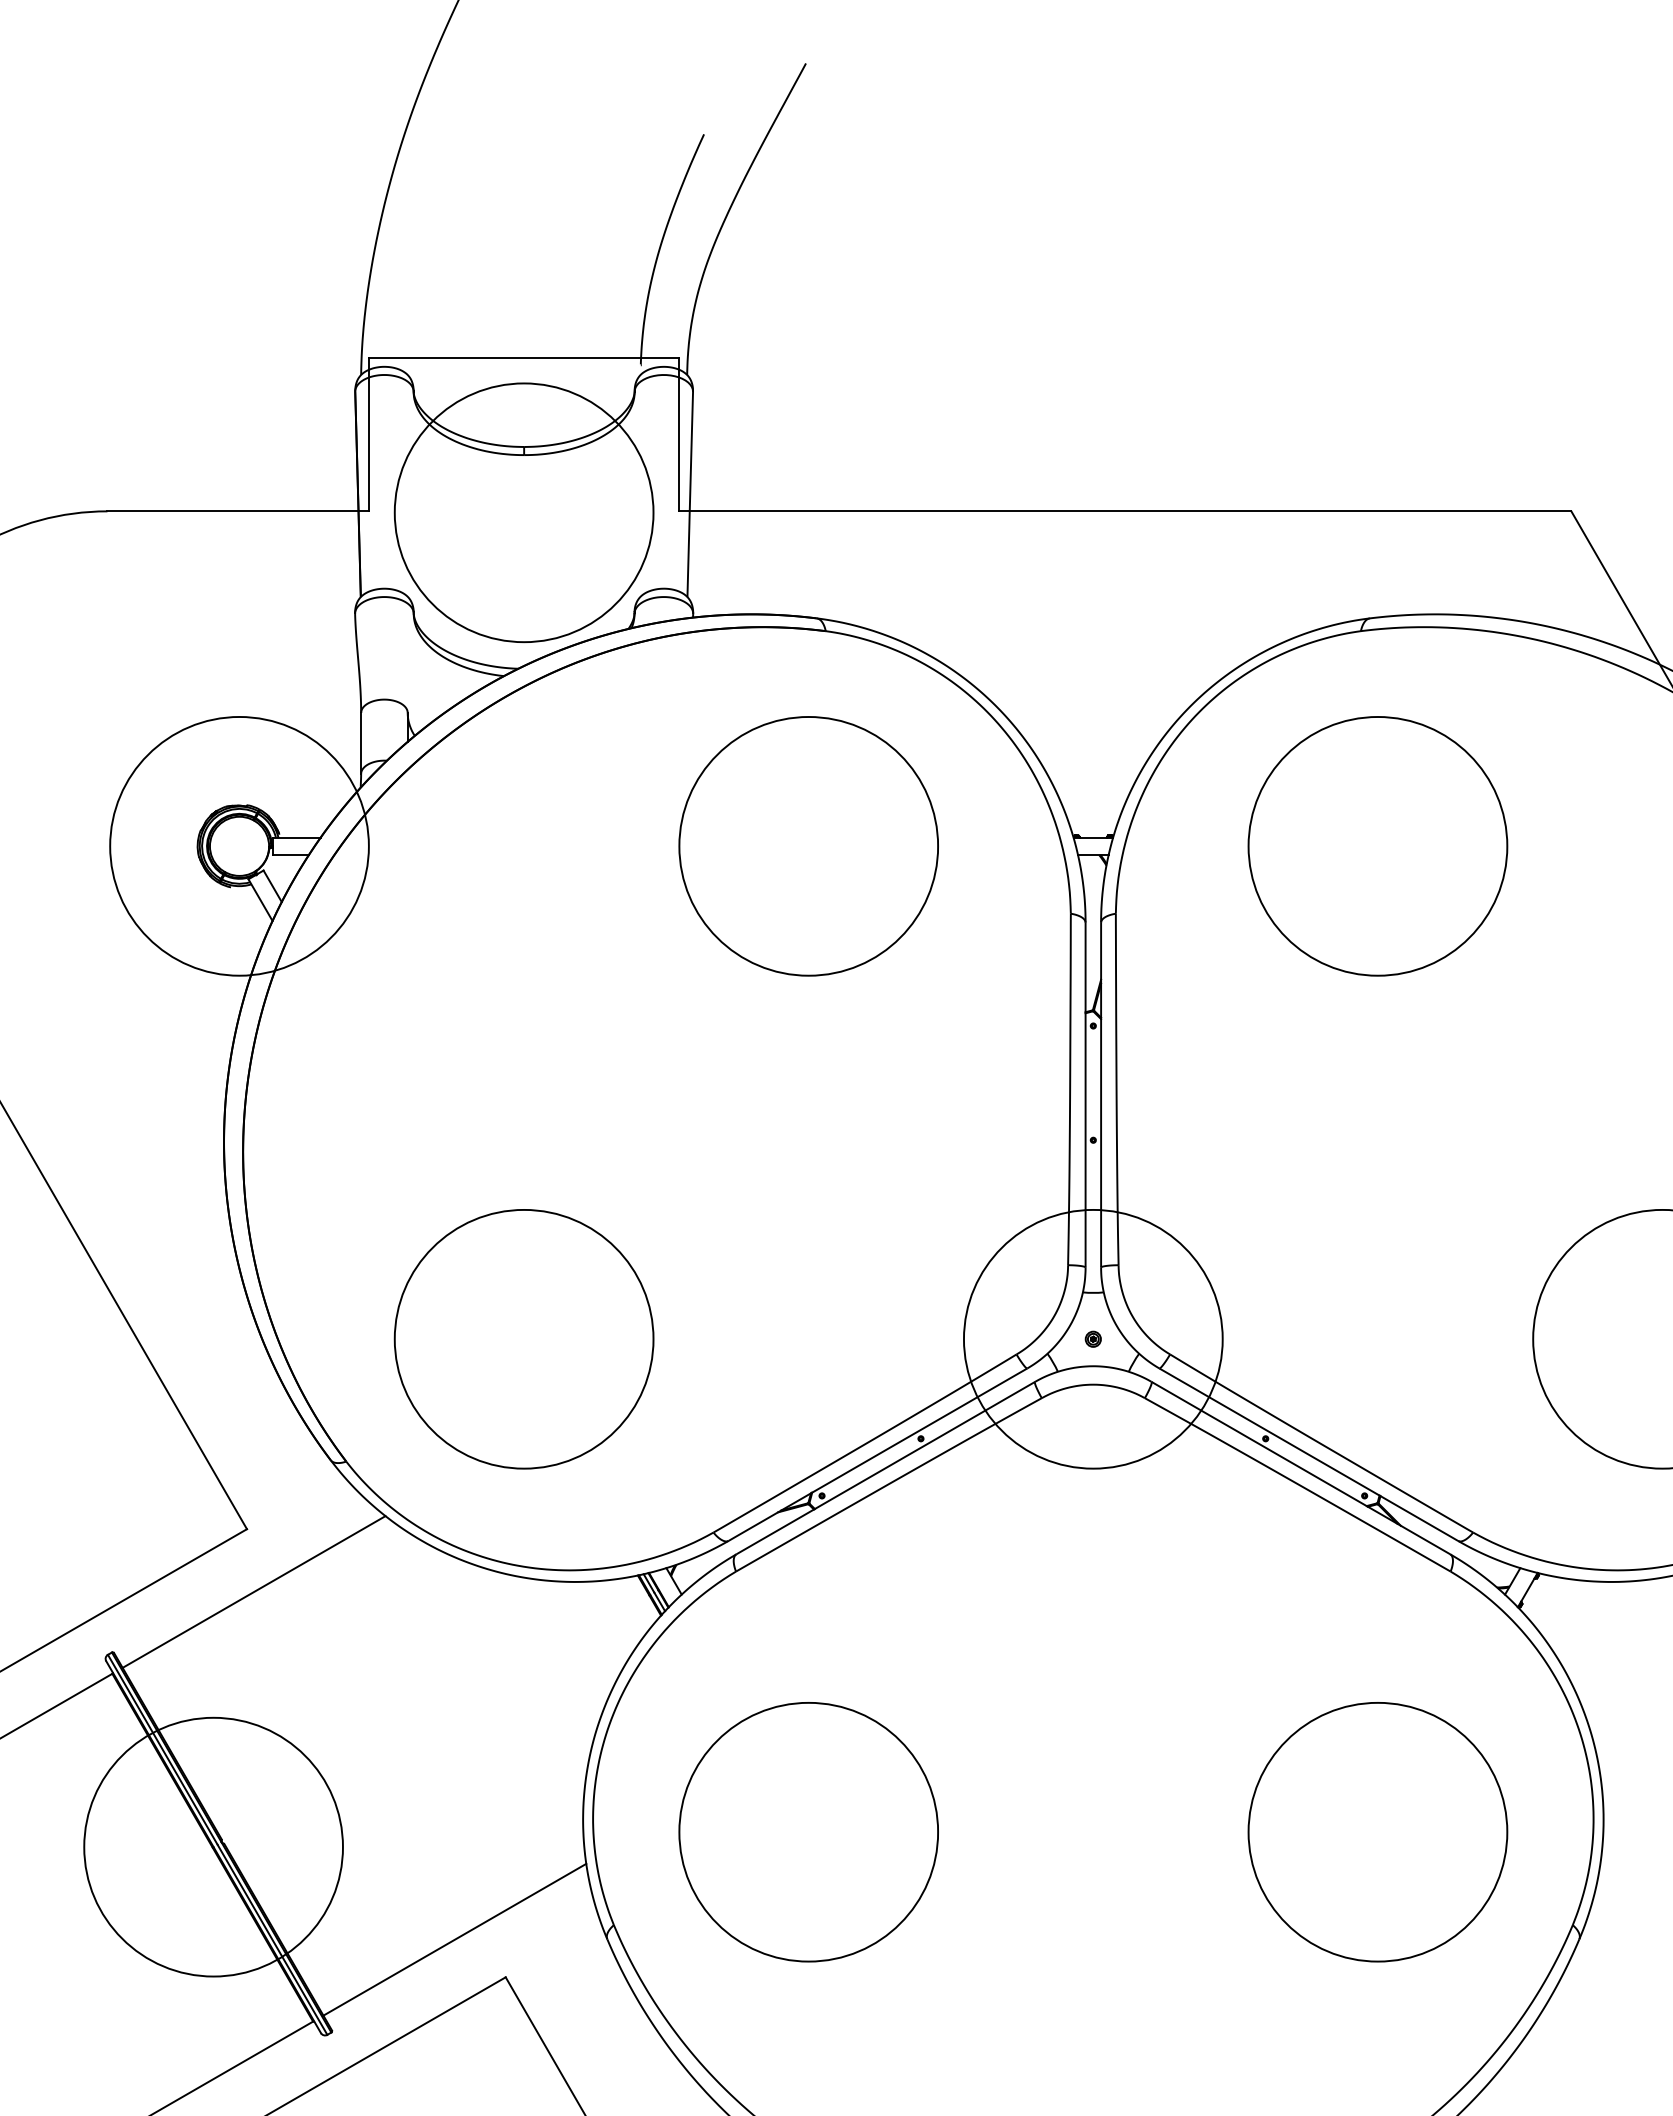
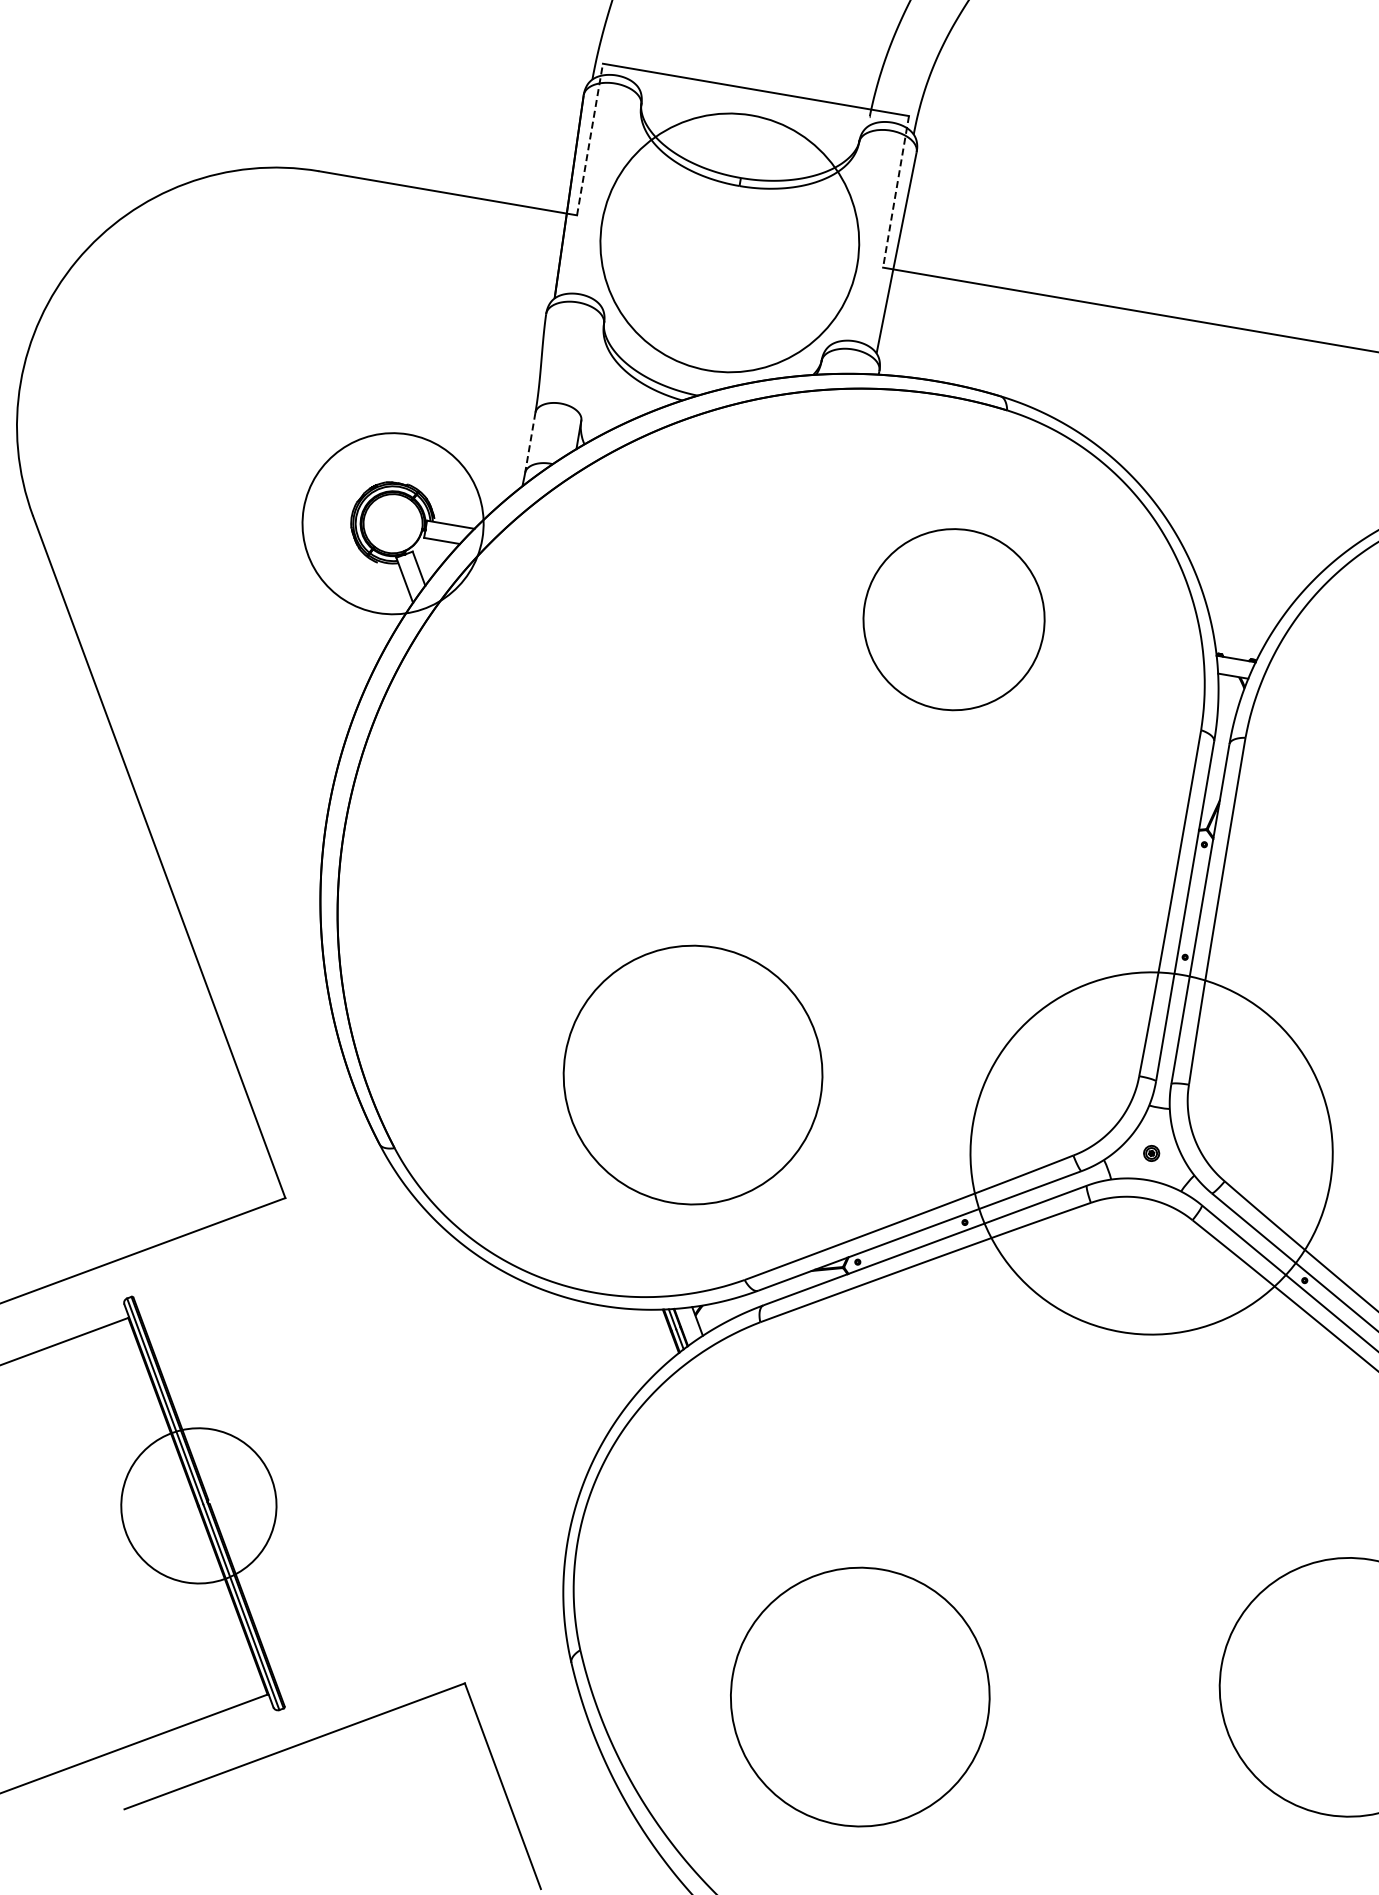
line: (368, 434) -> (589, 139), solid -> dashed
line: (679, 434) -> (896, 191), solid -> dashed
line: (361, 743) -> (530, 442), solid -> dashed
circle: (239, 845) -> (393, 522), size x0.7
circle: (808, 846) -> (953, 619), size x0.7
circle: (1092, 1338) -> (1150, 1152), size x1.4
circle: (523, 1339) -> (692, 1075), moved
line: (253, 1591) -> (281, 1260), removed
circle: (808, 1832) -> (859, 1697), moved
circle: (213, 1846) -> (198, 1505), size x0.6
line: (454, 1939) -> (420, 1637), removed

